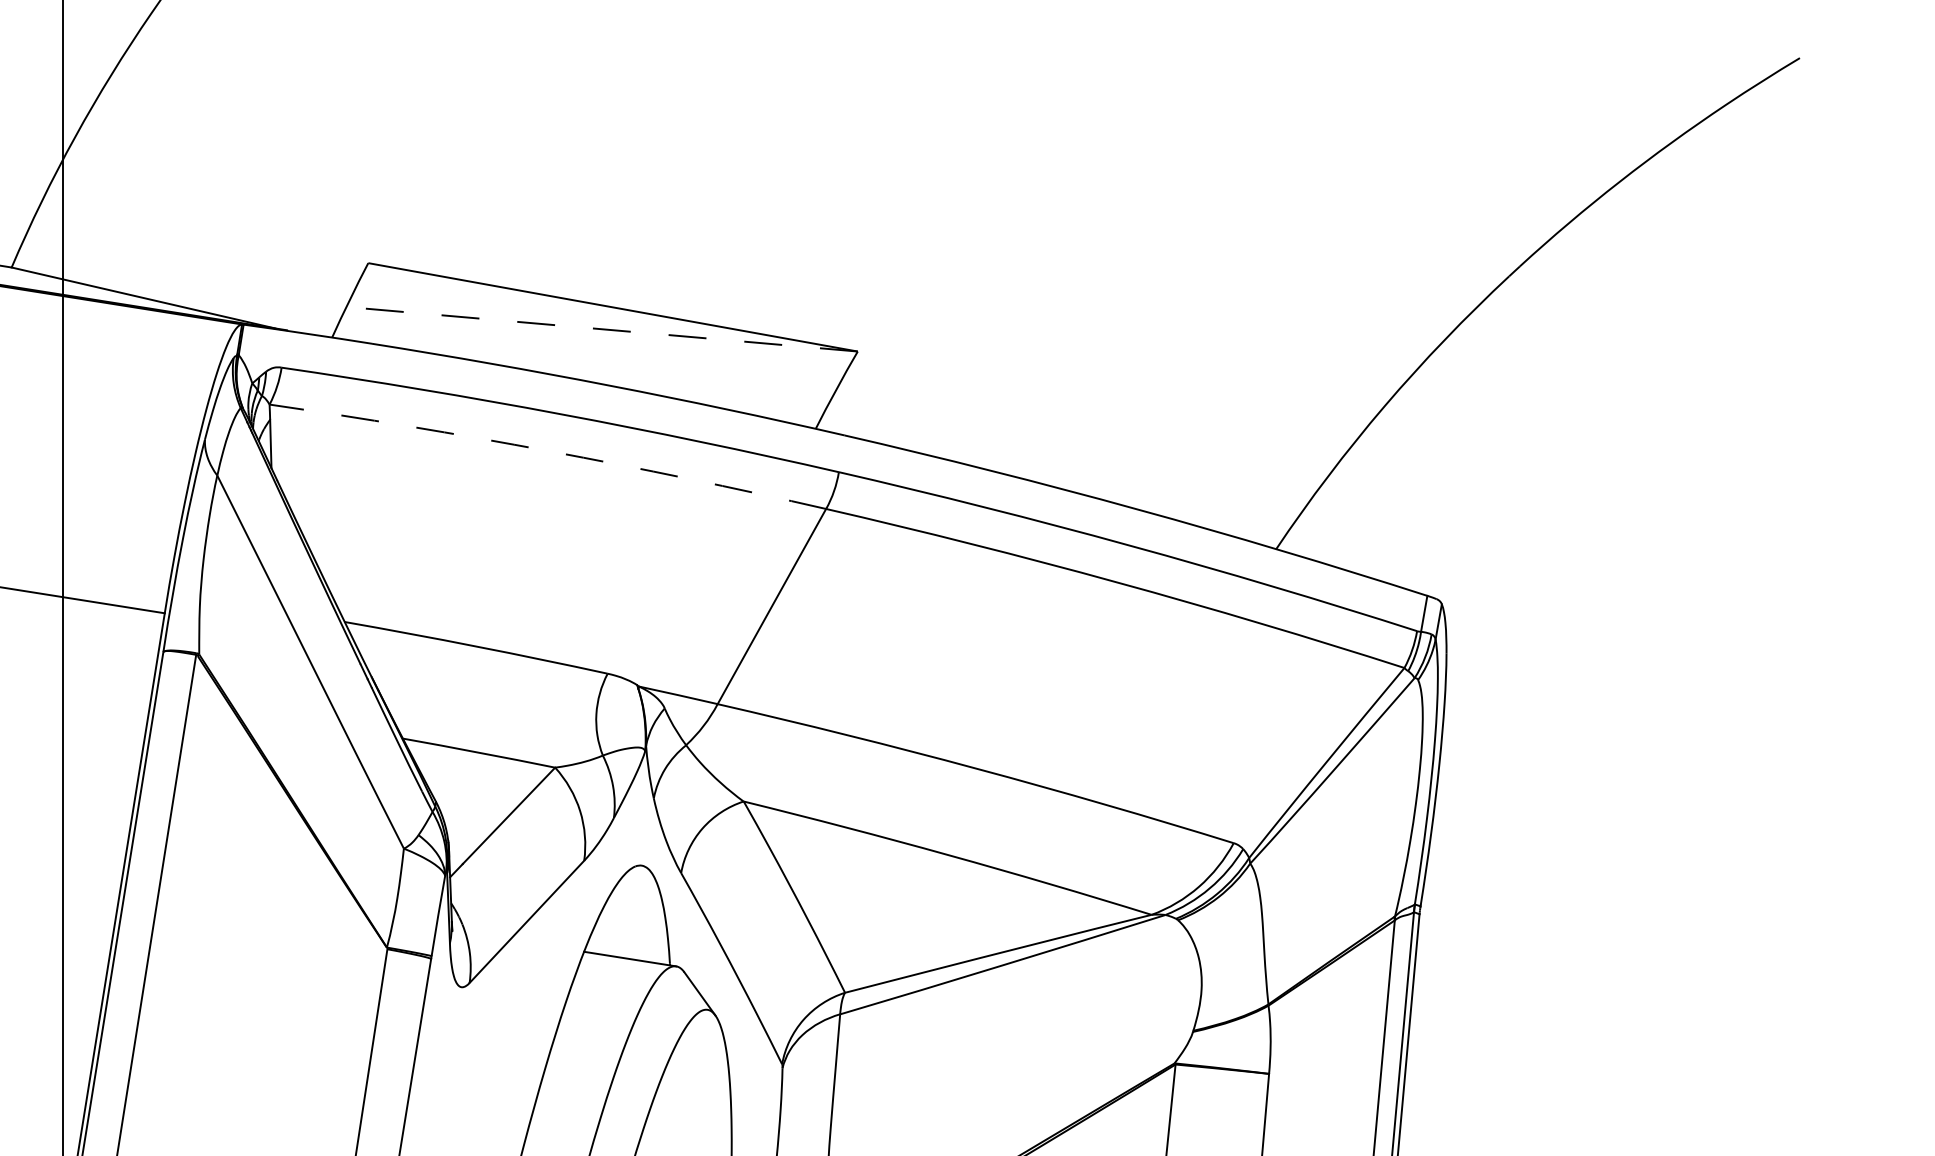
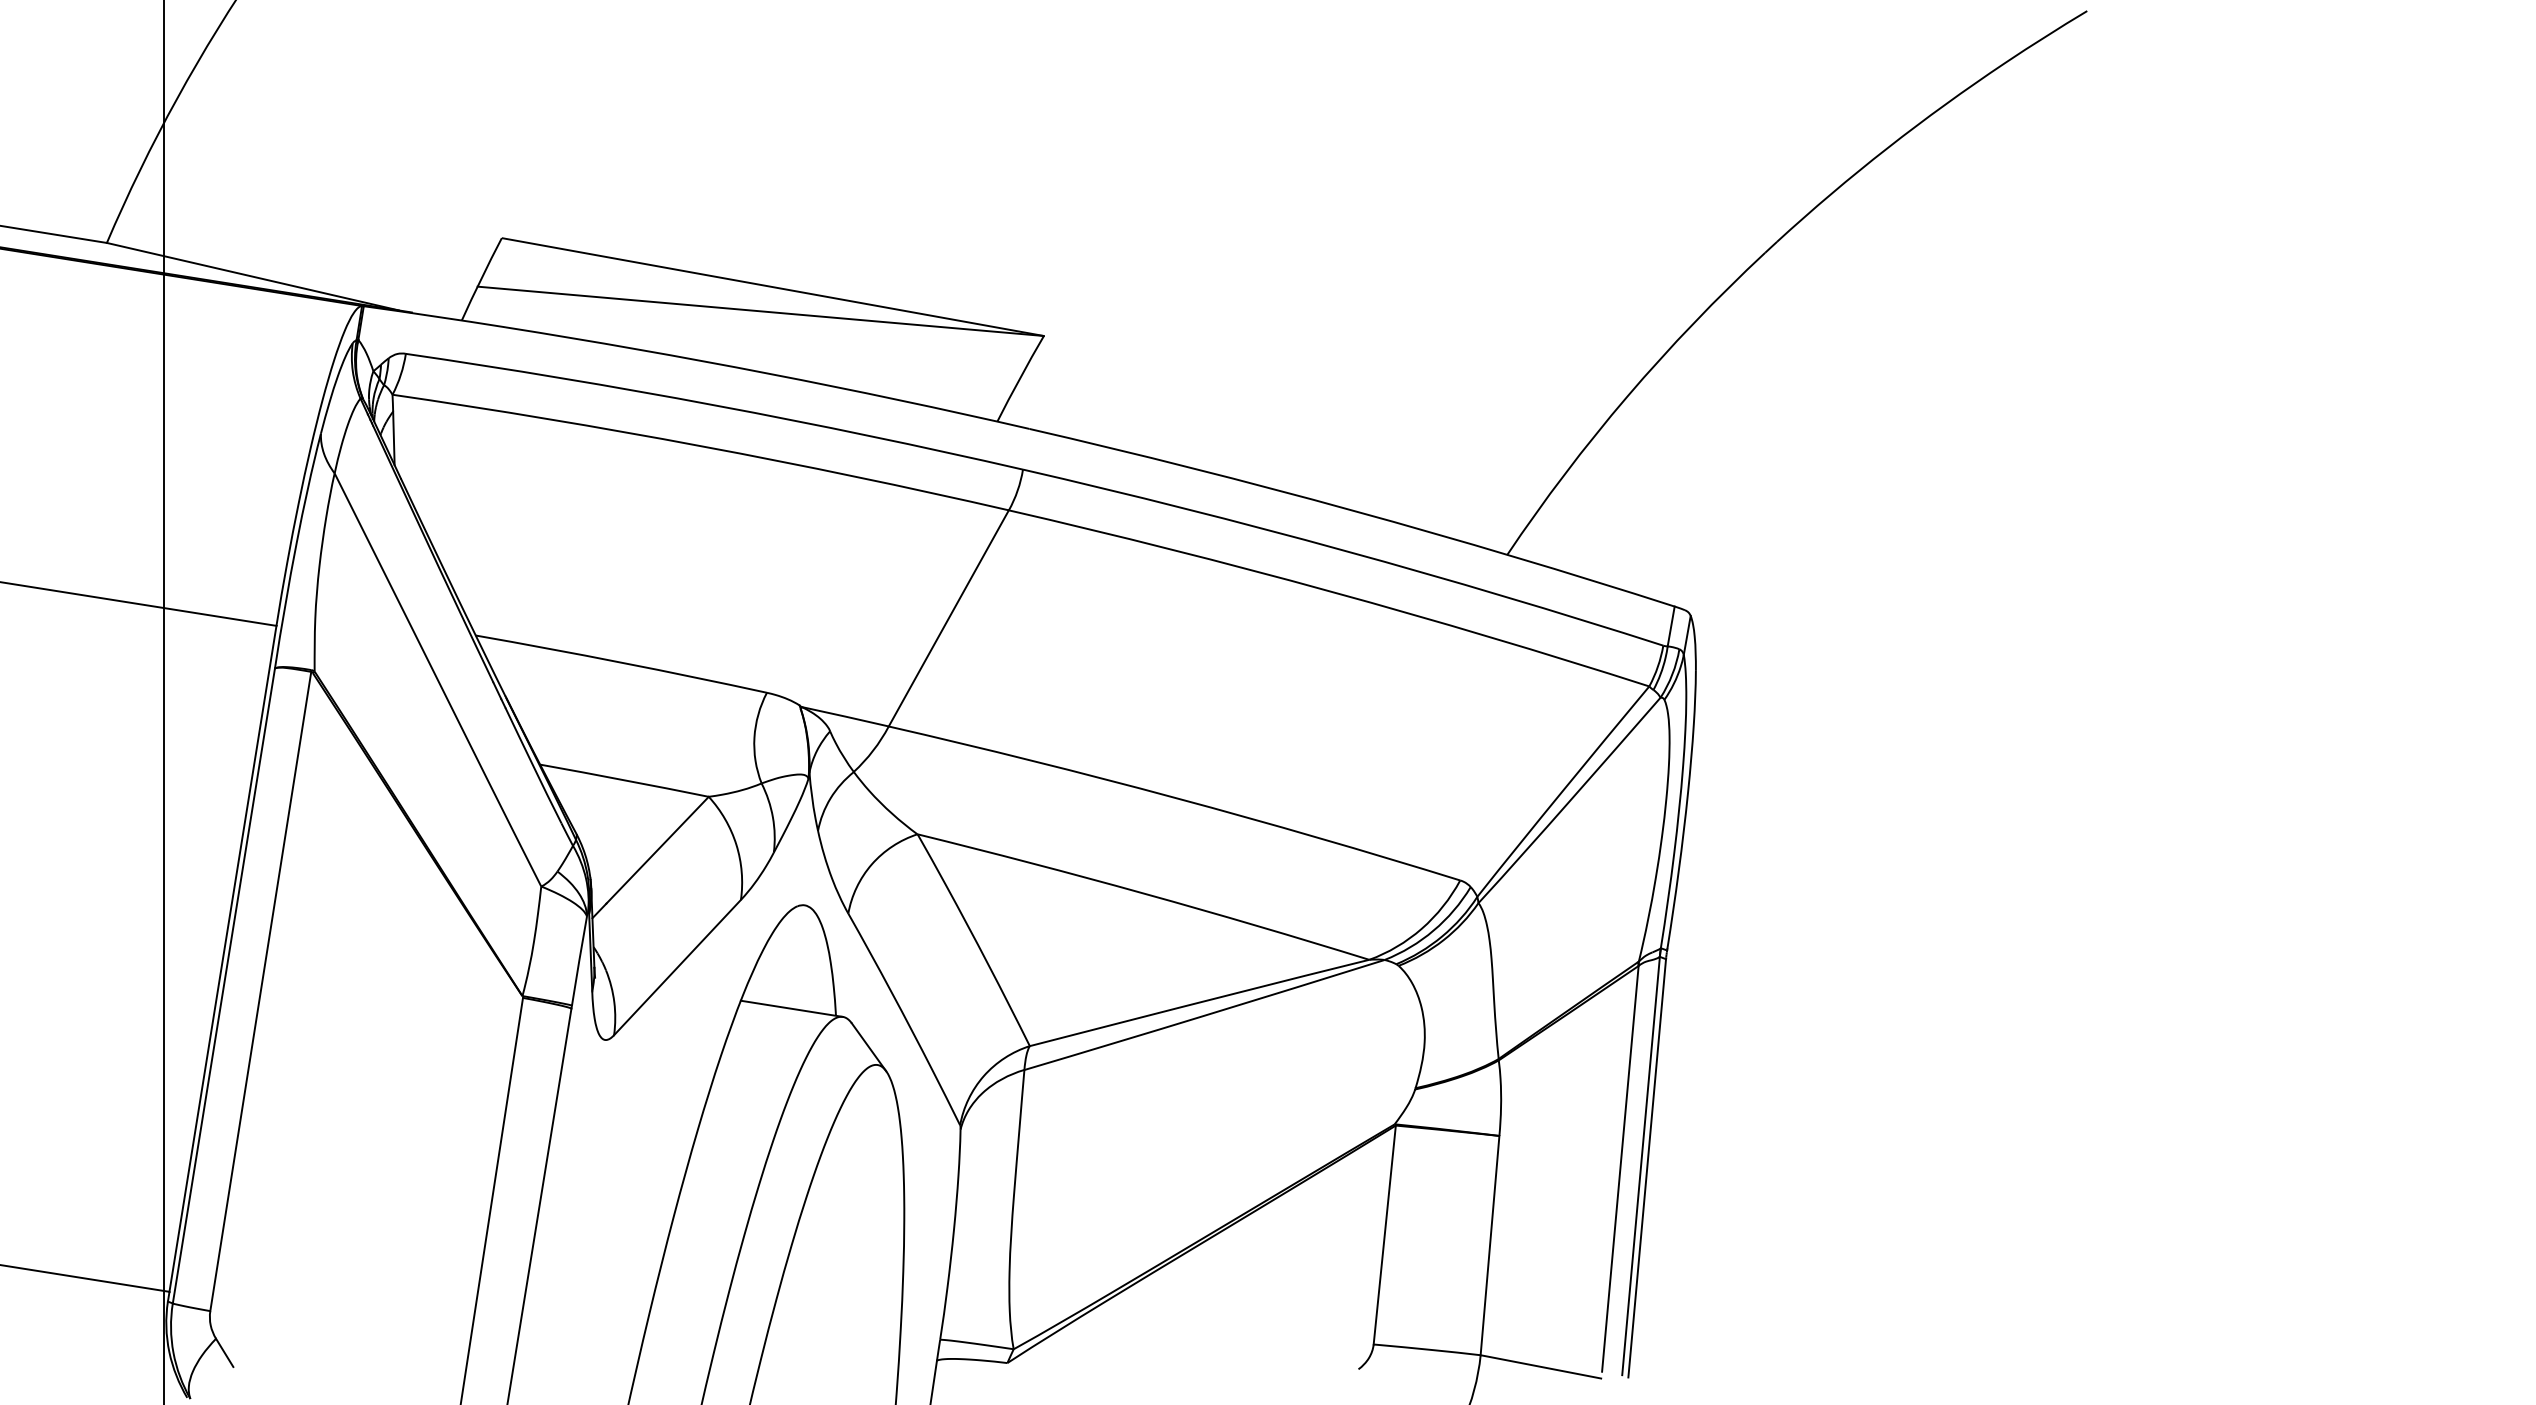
line: (601, 329) -> (760, 311), dashed -> solid
arc: (548, 451) -> (701, 446), dashed -> solid

